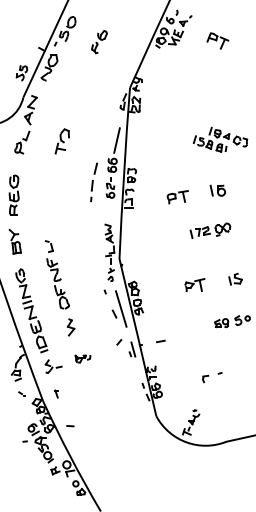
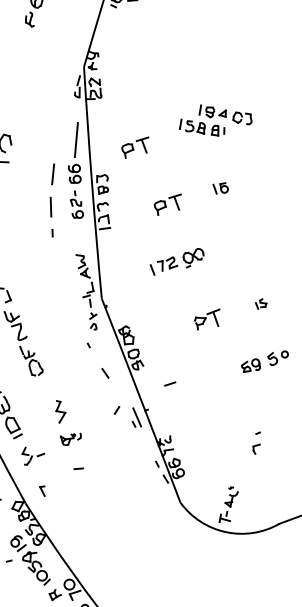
part: (159, 152) -> (135, 148), added
part: (93, 182) -> (52, 200), size x1.4
part: (217, 190) -> (220, 188), size x0.7
part: (210, 230) -> (177, 261), moved
part: (235, 278) -> (261, 303), size x0.6
line: (121, 308) -> (113, 364), removed
part: (70, 327) -> (60, 411), moved
line: (160, 341) -> (169, 384), moved
part: (205, 378) -> (256, 448), moved
line: (70, 426) -> (78, 469), moved

